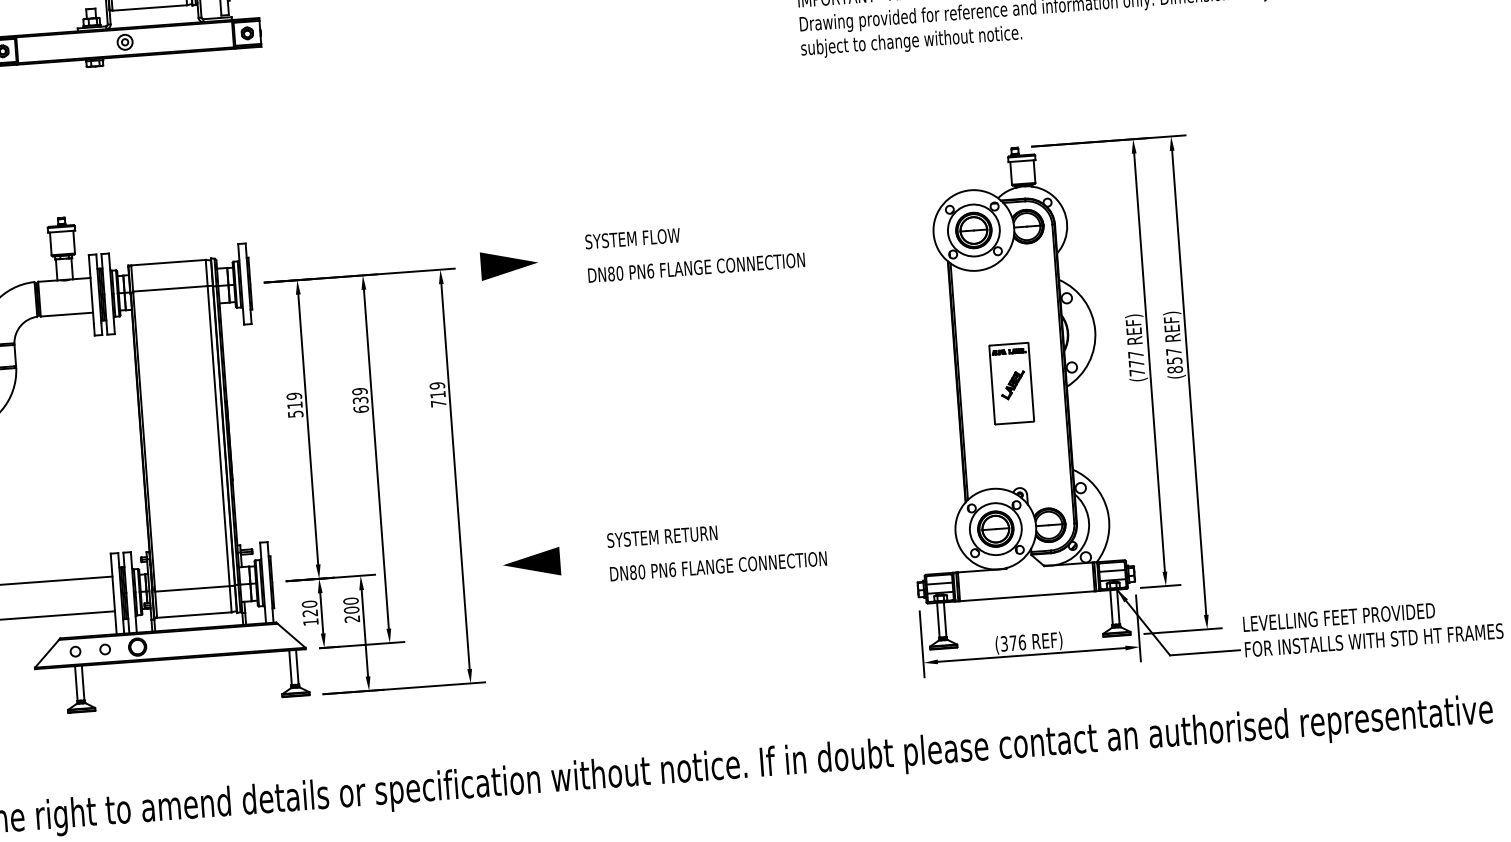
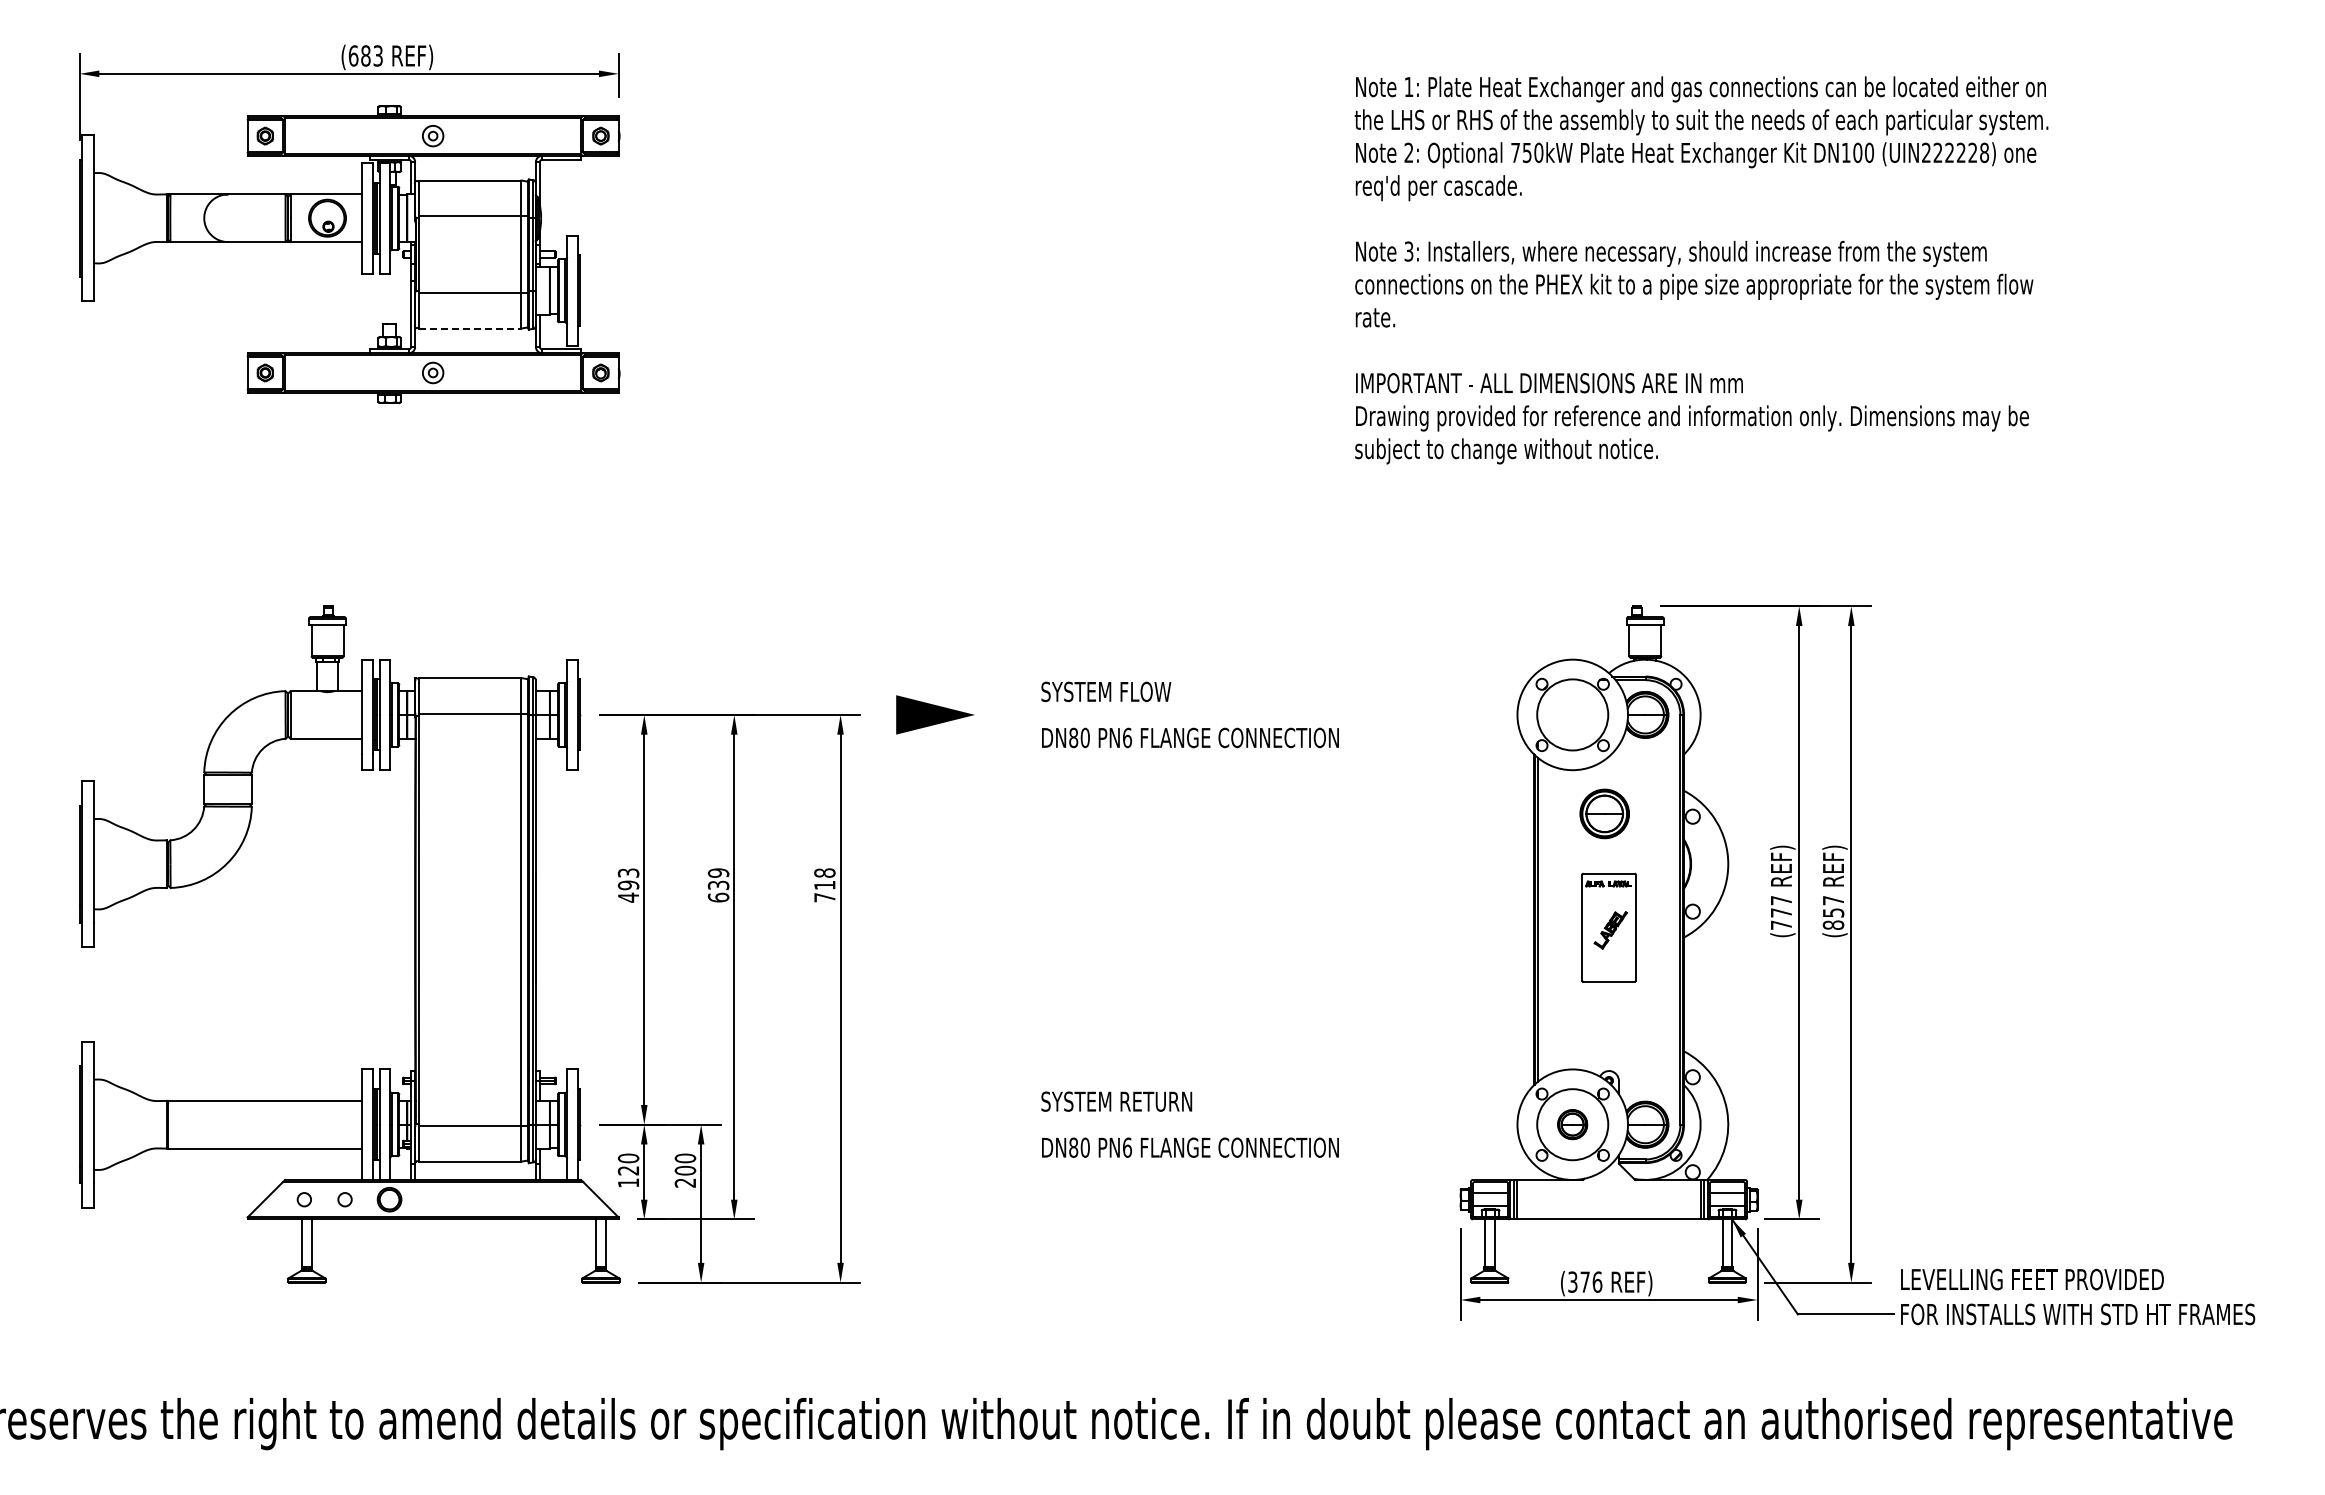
line: (149, 7) -> (470, 328), solid -> dashed
part: (973, 230) -> (1604, 813), moved
text: (437, 385) -> (824, 872), 719 -> 718
text: (294, 405) -> (628, 885), 519 -> 493
part: (995, 529) -> (1572, 1124), size x0.6
line: (531, 563) -> (935, 1124), removed

